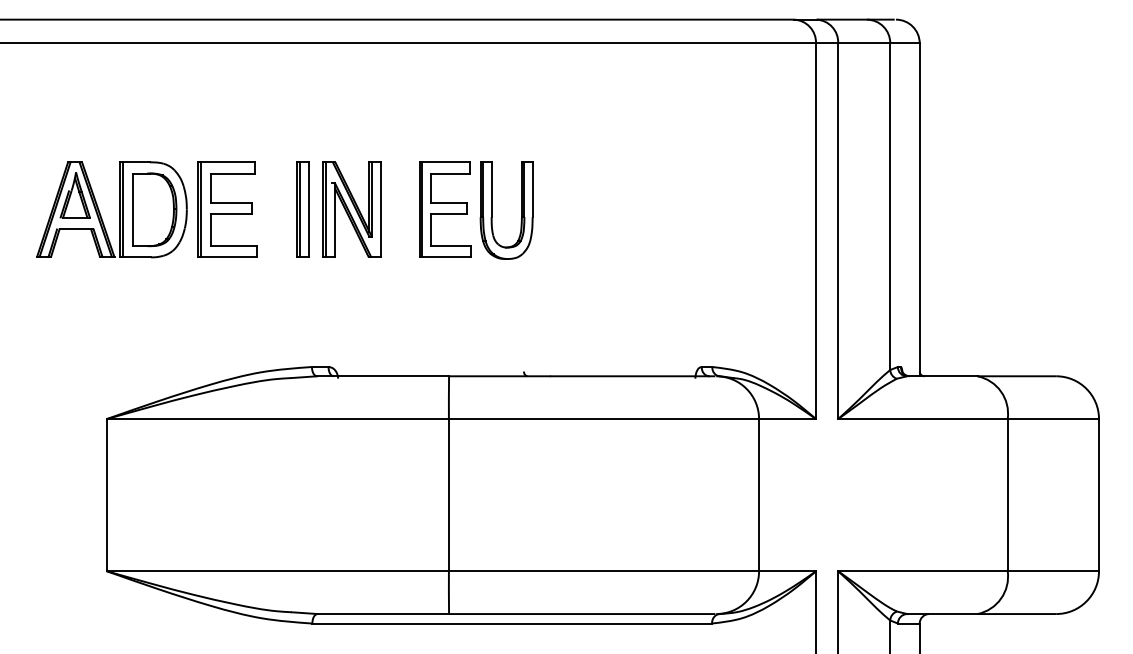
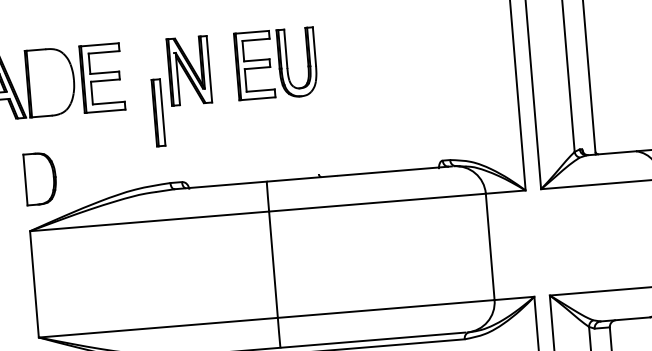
part: (154, 209) -> (40, 178), moved
part: (302, 209) -> (157, 112), moved

